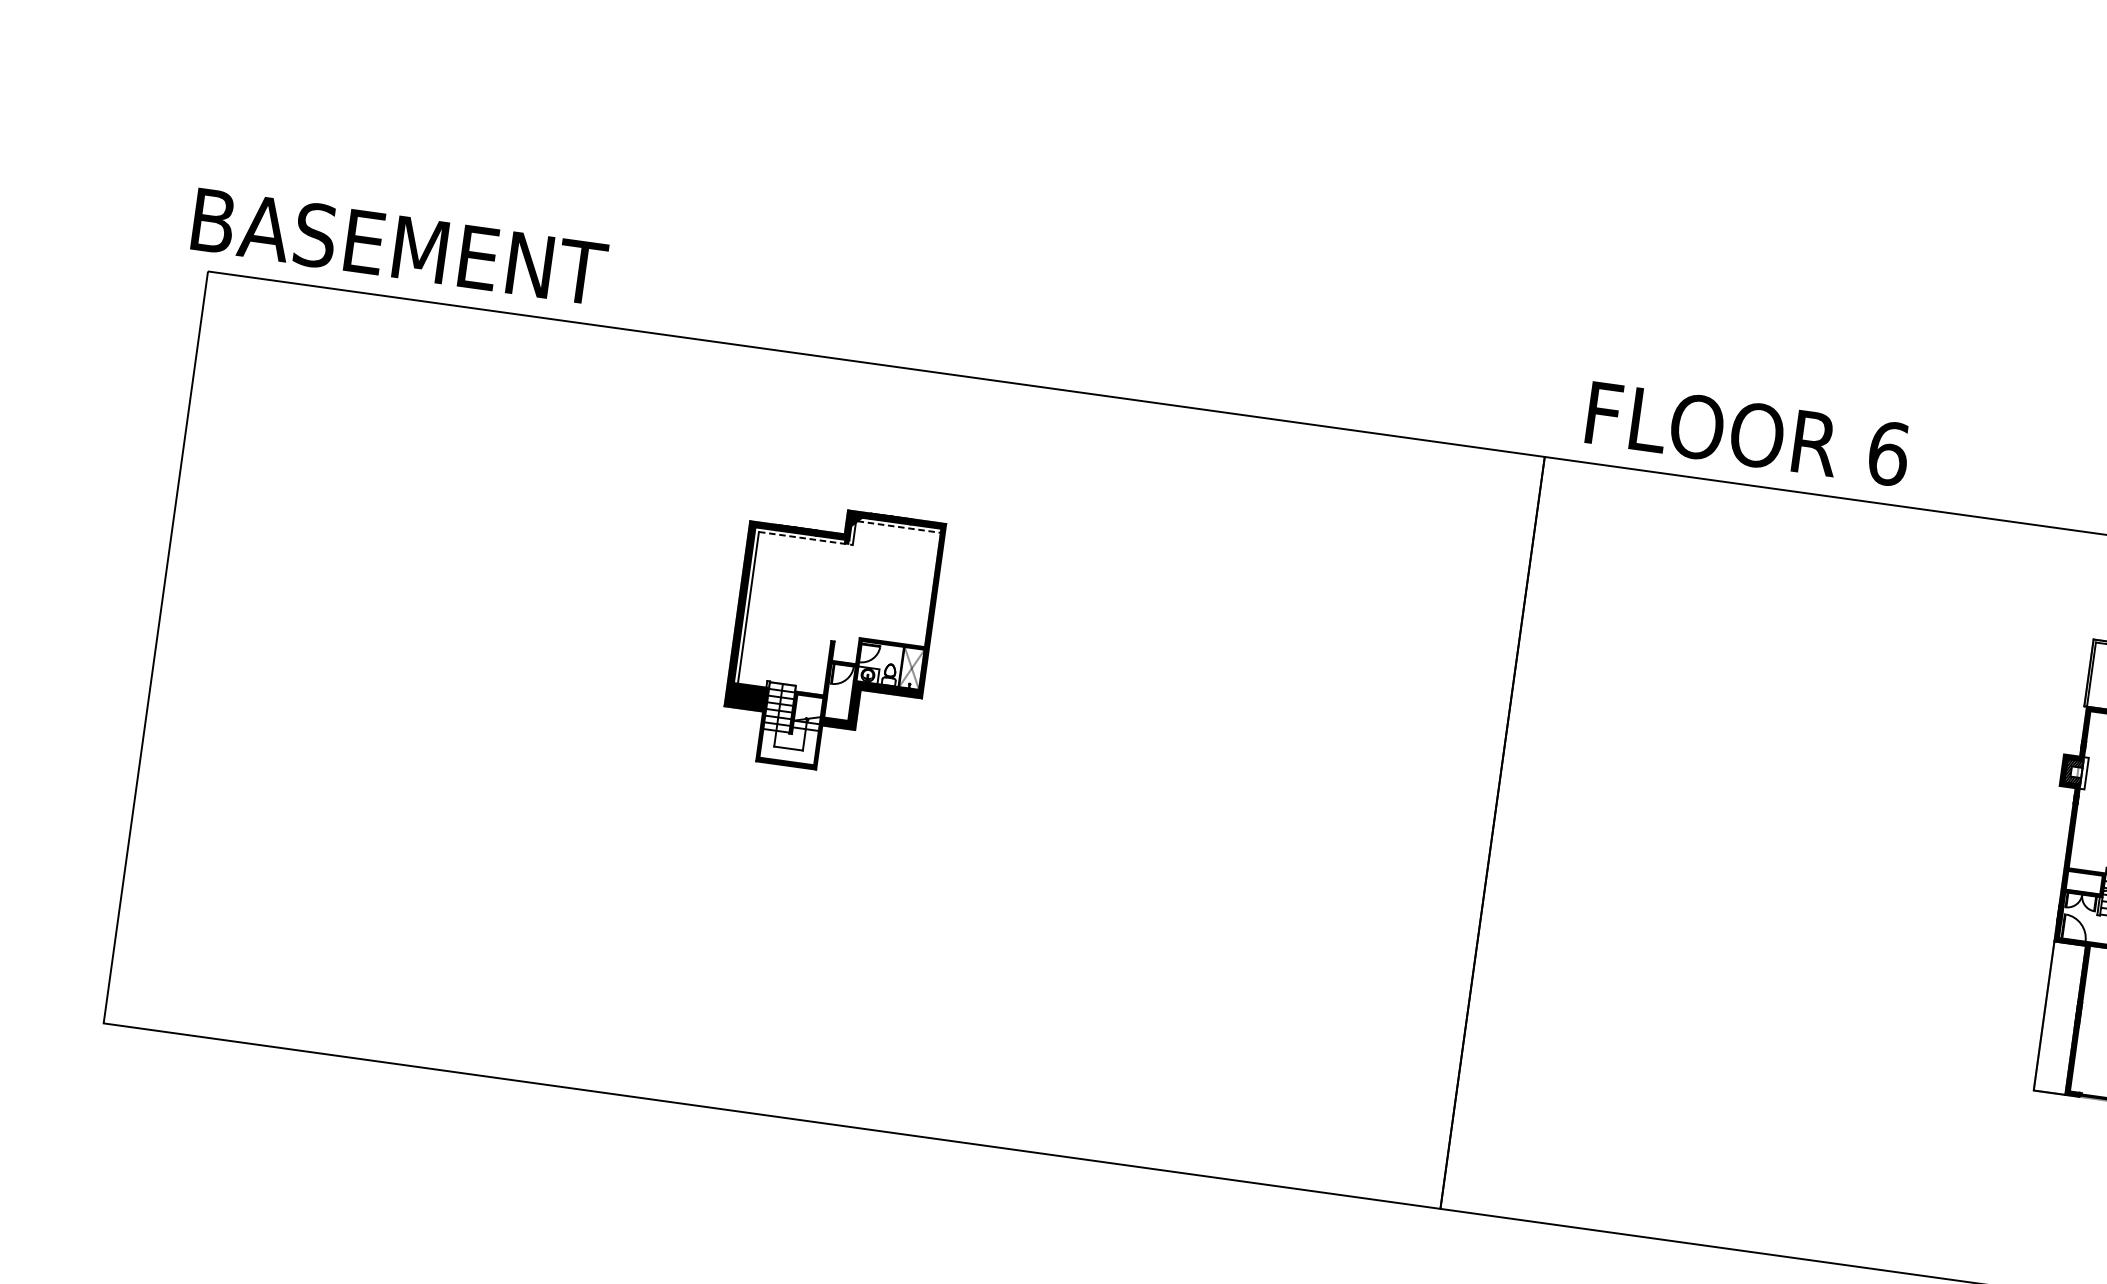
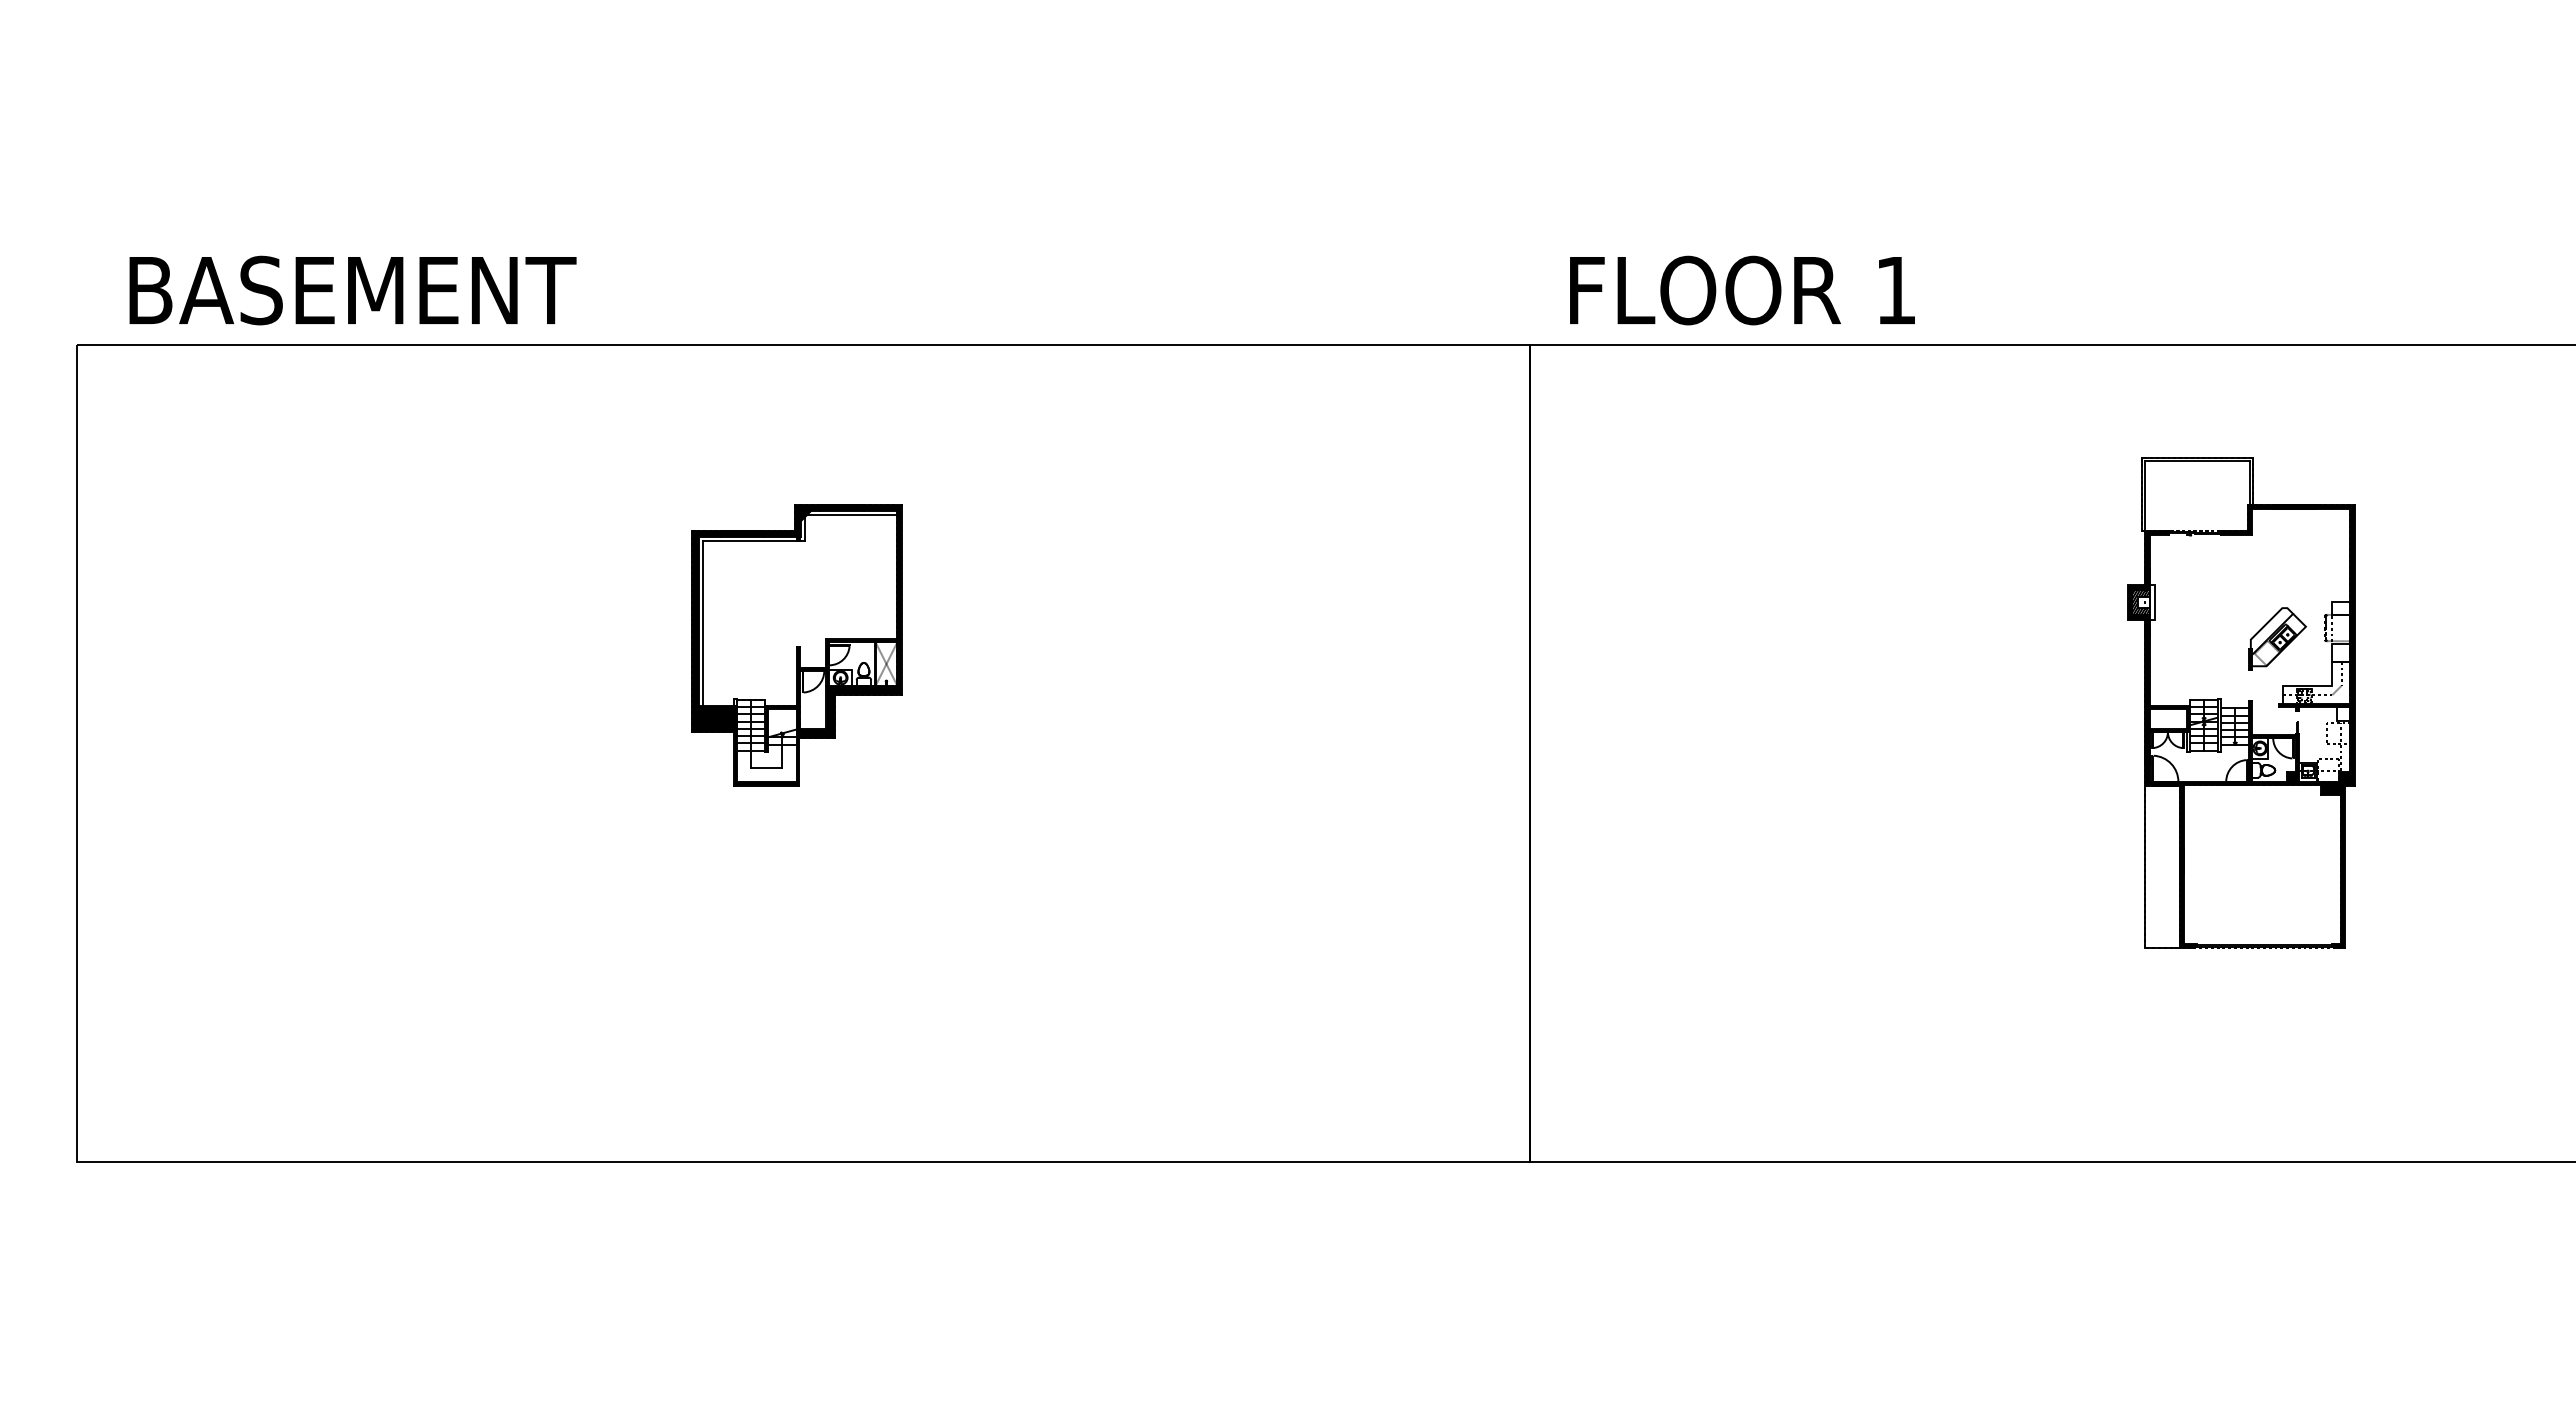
text: (399, 246) -> (352, 290), moved
text: (1888, 453) -> (1896, 290), 6 -> 1
line: (899, 527) -> (852, 515), dashed -> solid
line: (806, 538) -> (754, 541), dashed -> solid

